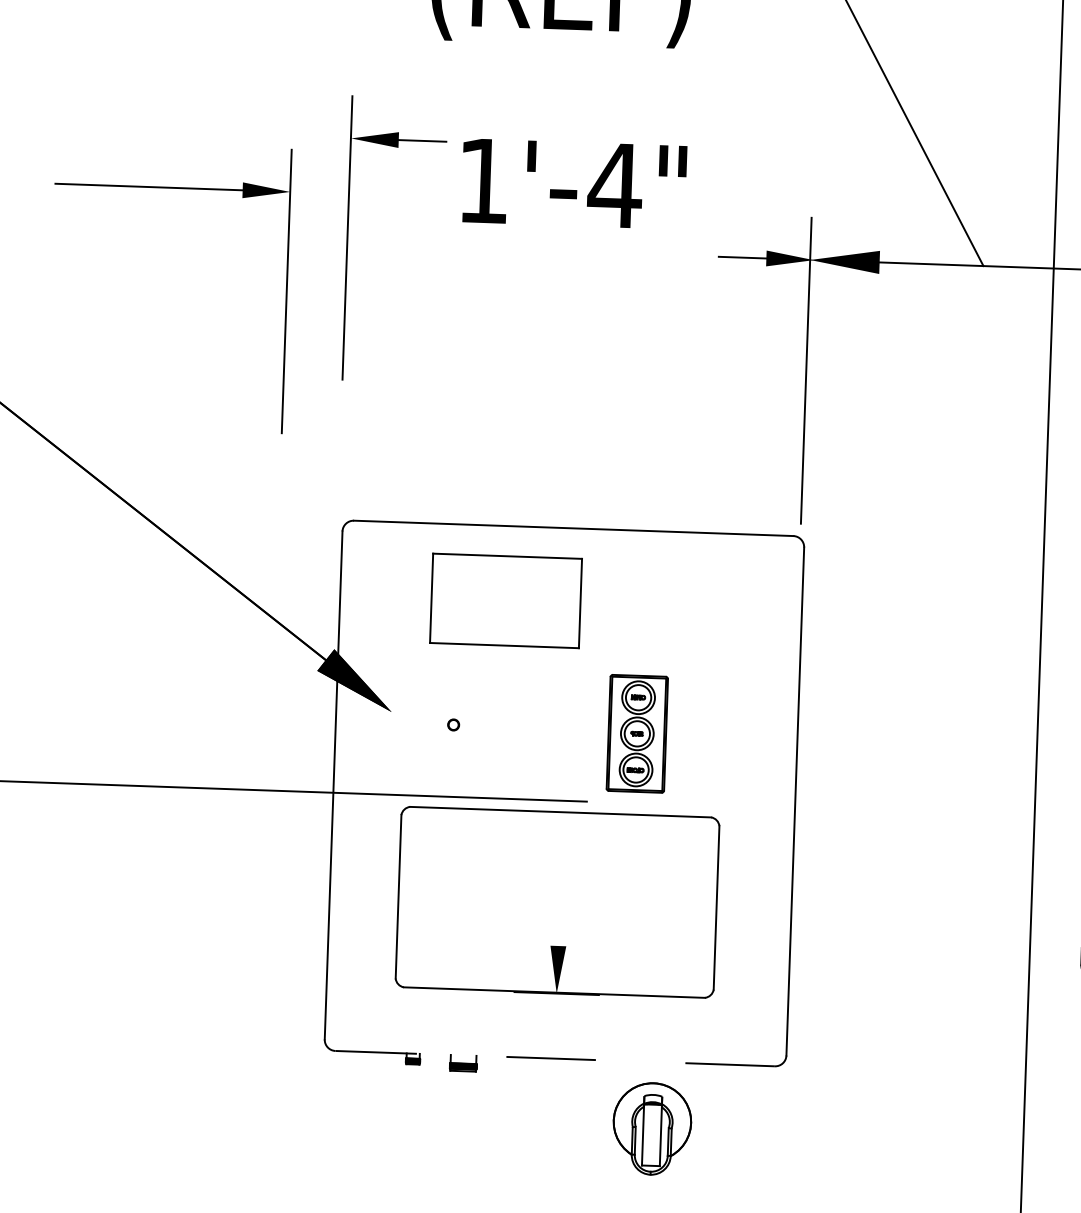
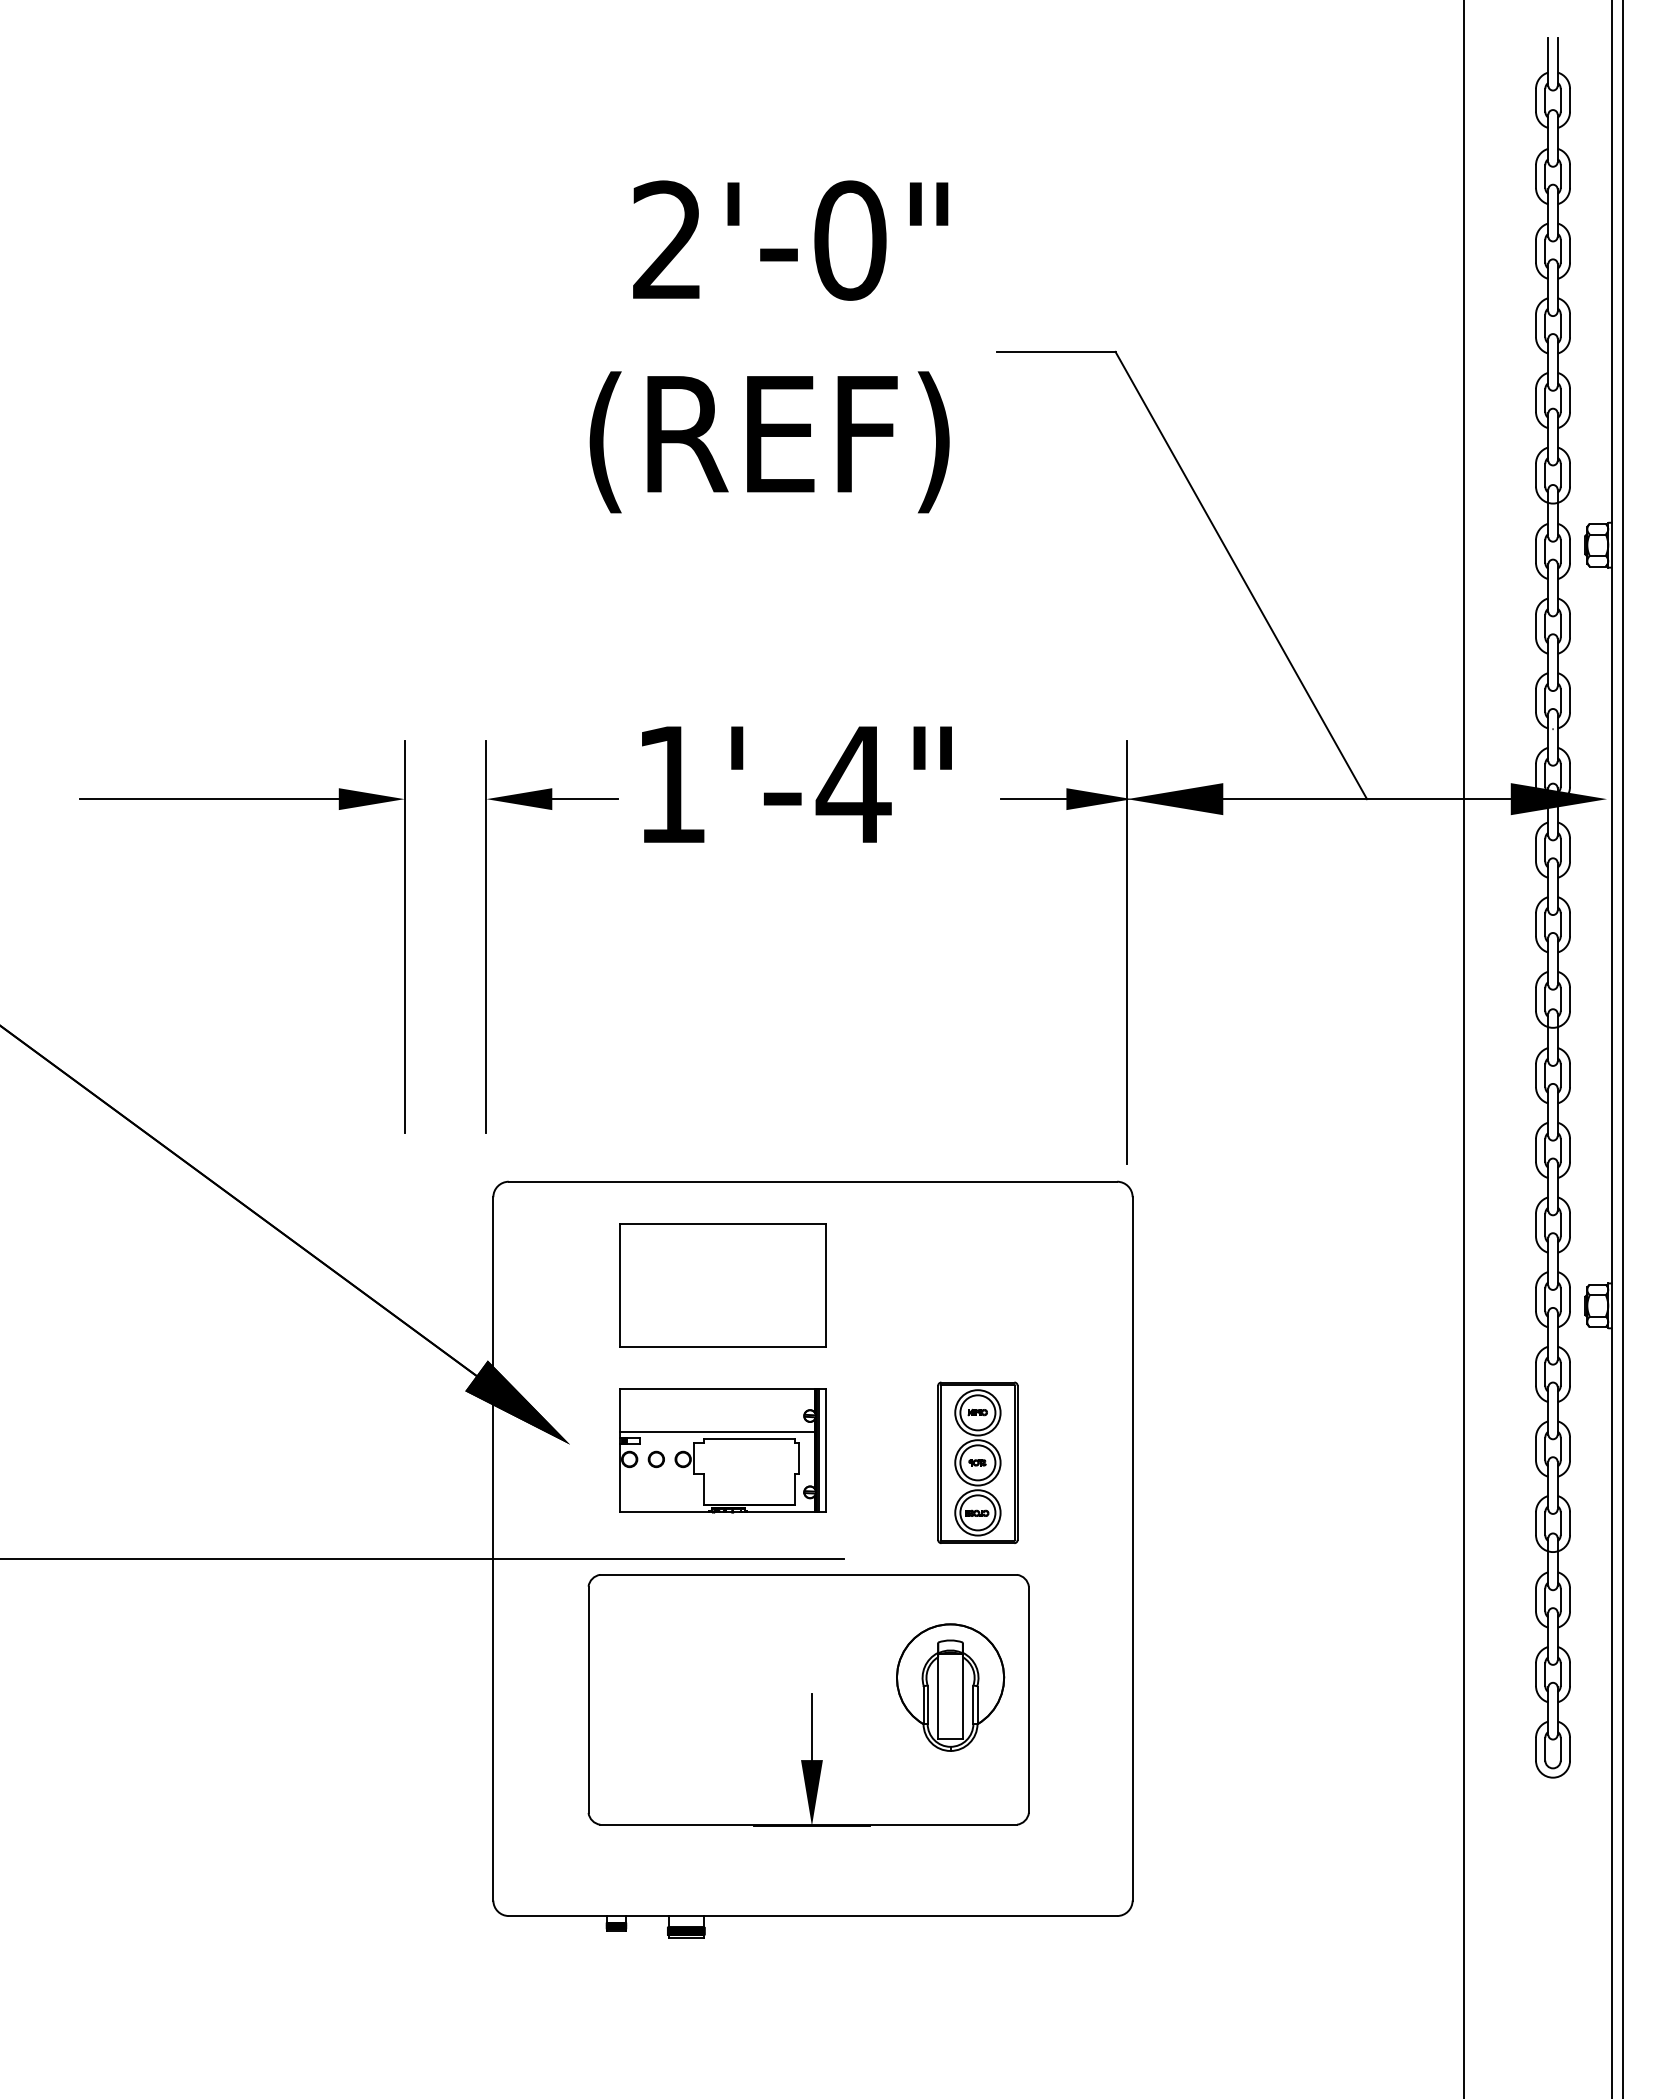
text: (573, 184) -> (796, 784), moved
part: (173, 188) -> (242, 799), moved
part: (347, 237) -> (486, 936), moved
part: (501, 720) -> (722, 1450), added
part: (637, 733) -> (977, 1462), moved
line: (558, 922) -> (811, 1727), added
line: (554, 1058) -> (812, 1916), dashed -> solid
part: (652, 1128) -> (950, 1687), moved

